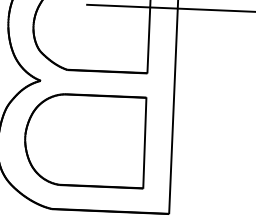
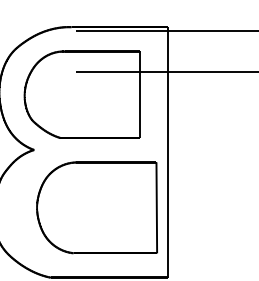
part: (84, 140) -> (96, 207), moved

